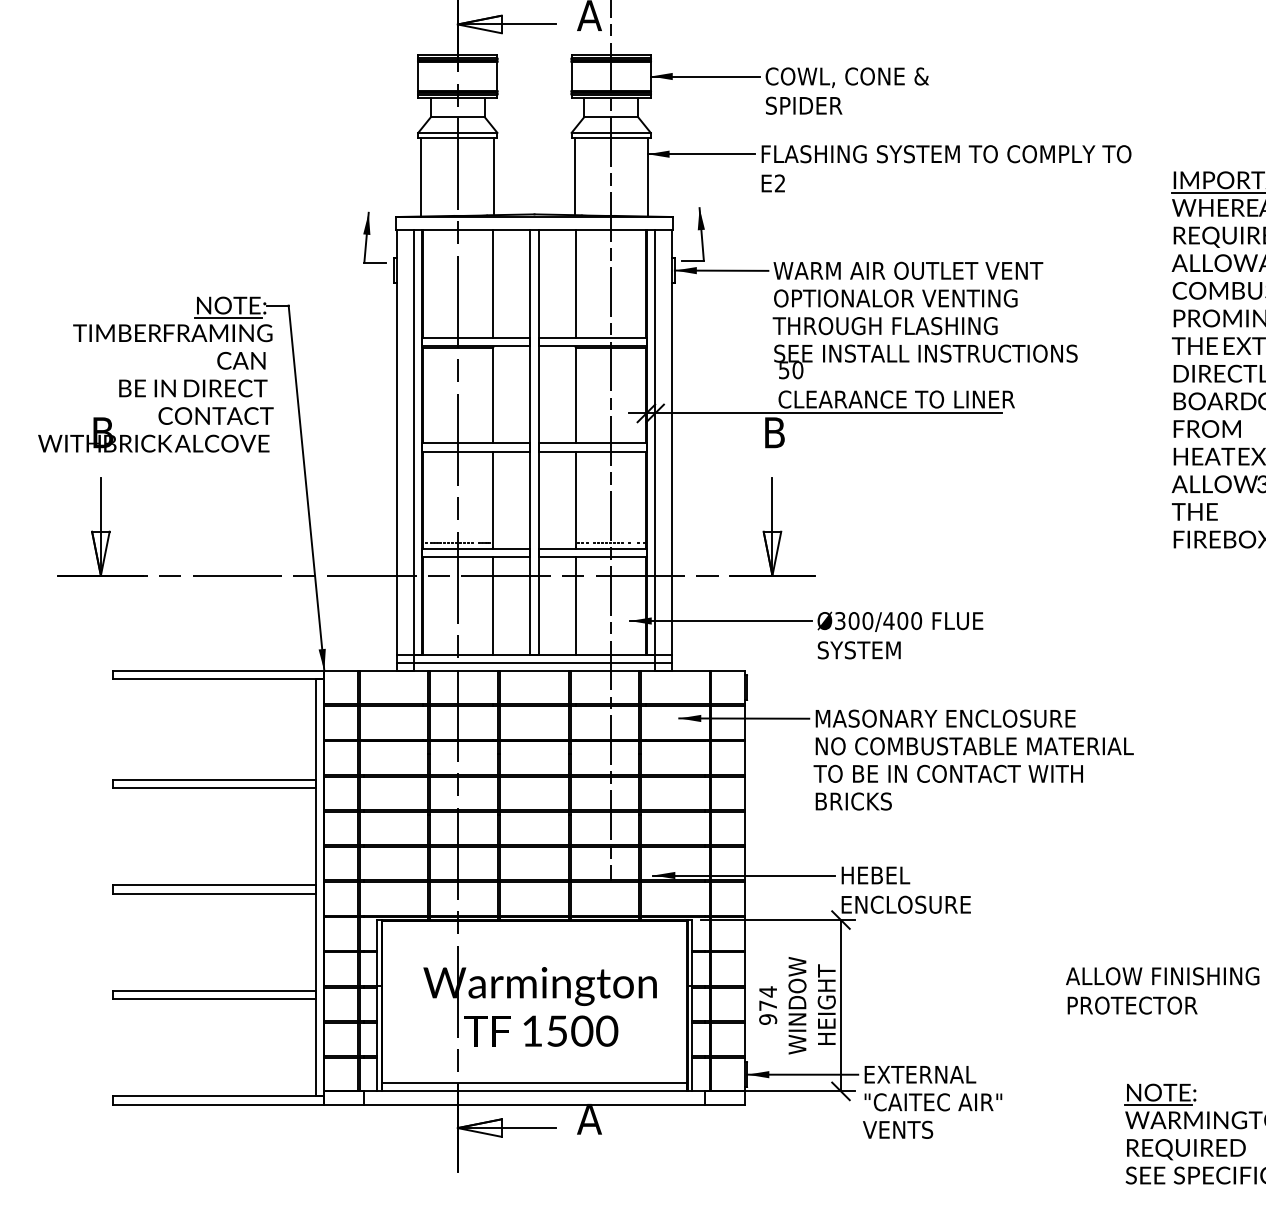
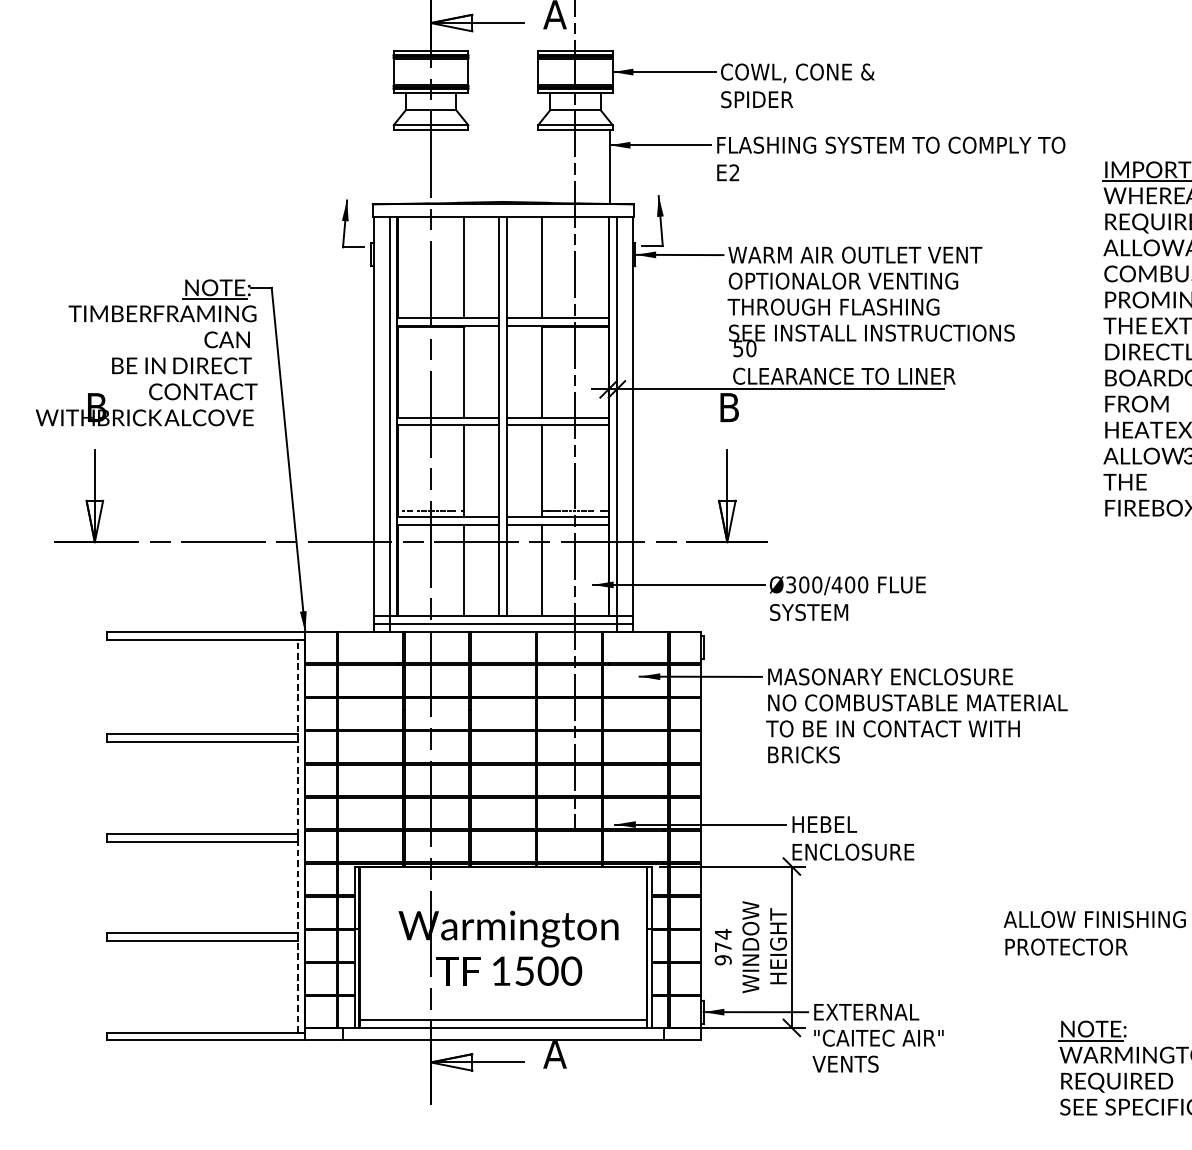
line: (494, 176) -> (465, 166), removed
line: (574, 176) -> (540, 166), removed
line: (421, 177) -> (396, 167), removed
line: (316, 887) -> (297, 835), solid -> dashed

